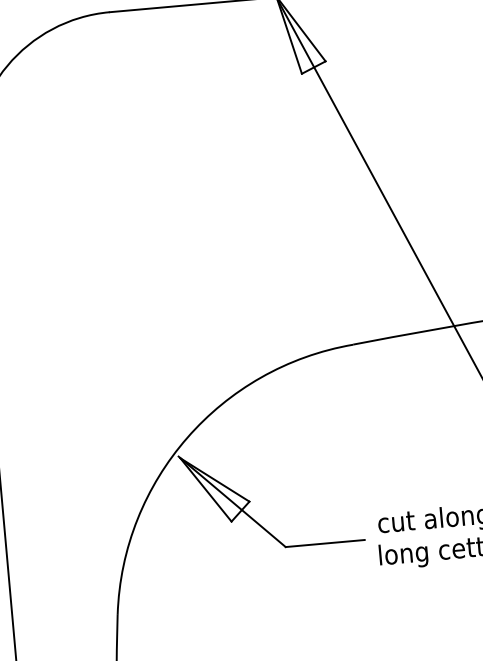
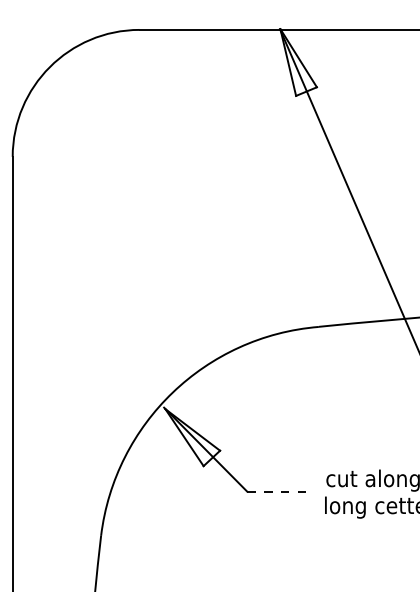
line: (325, 543) -> (280, 491), solid -> dashed

